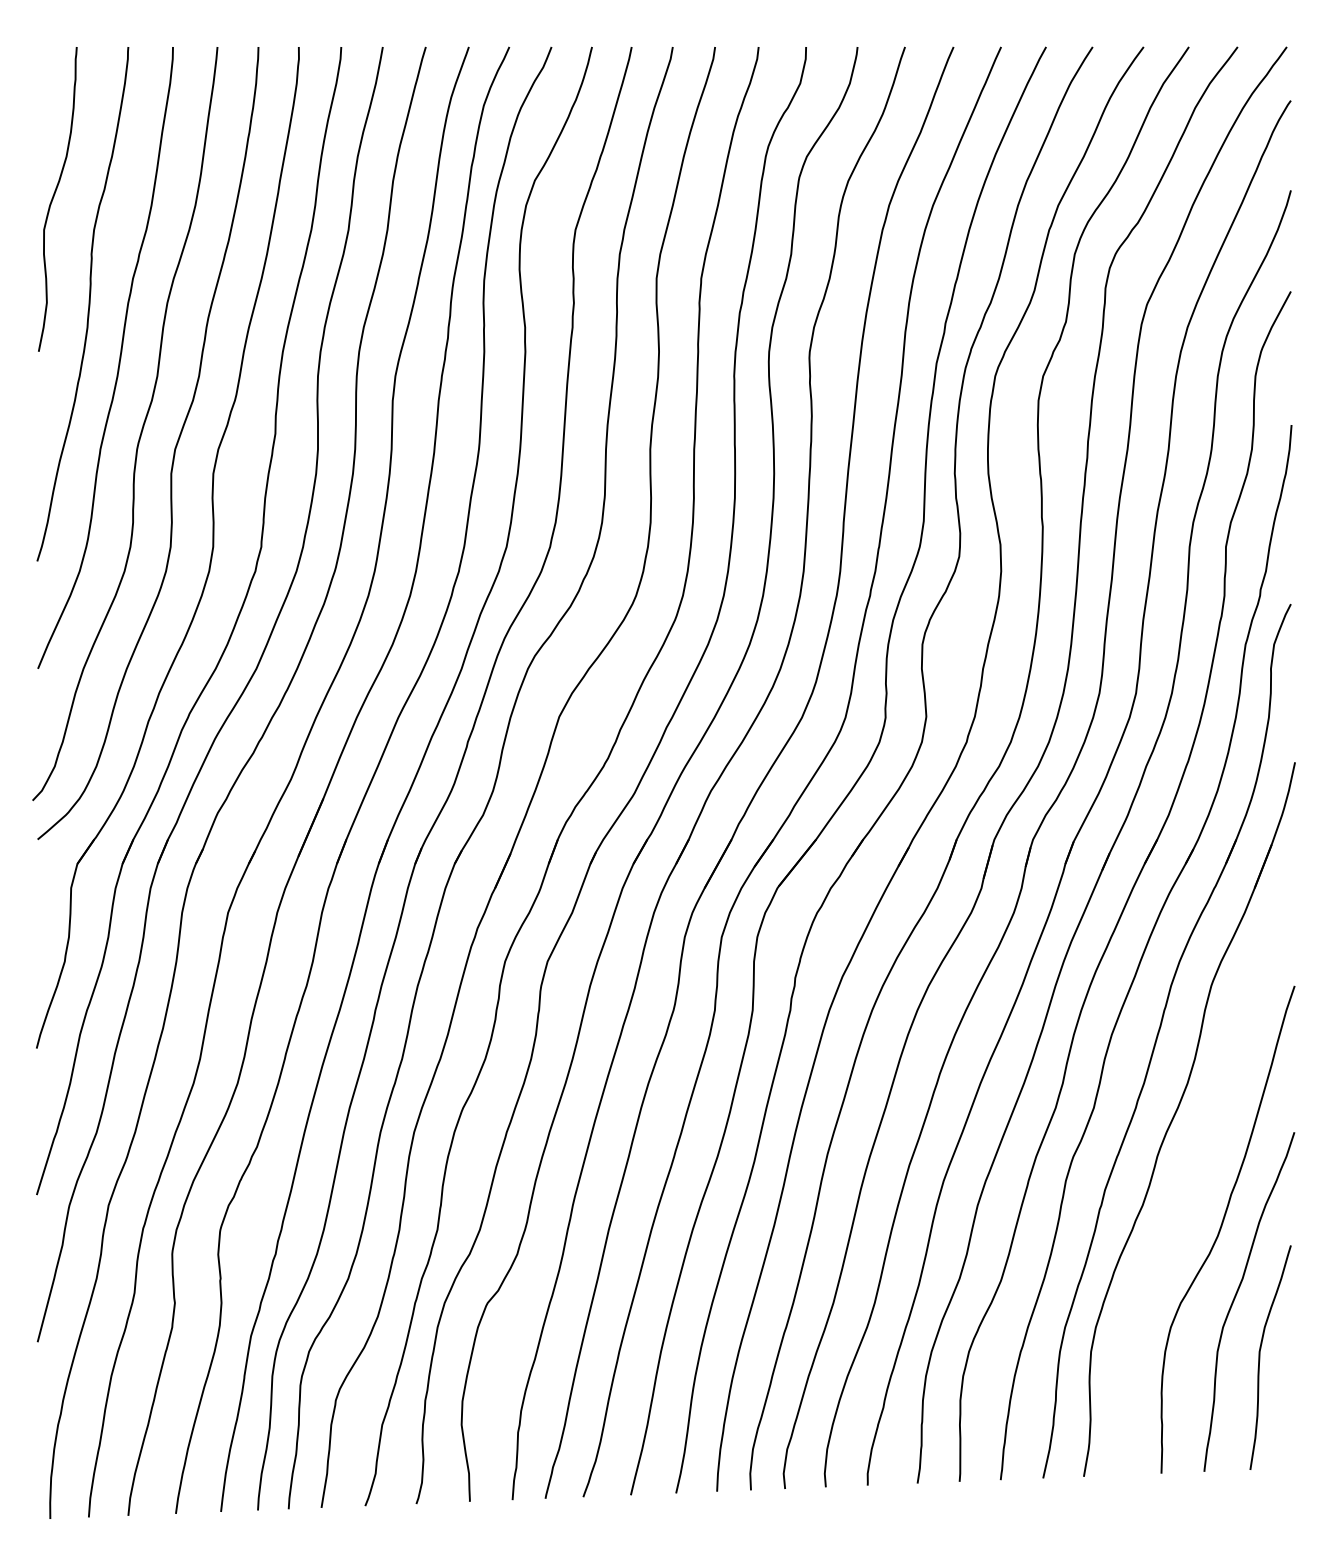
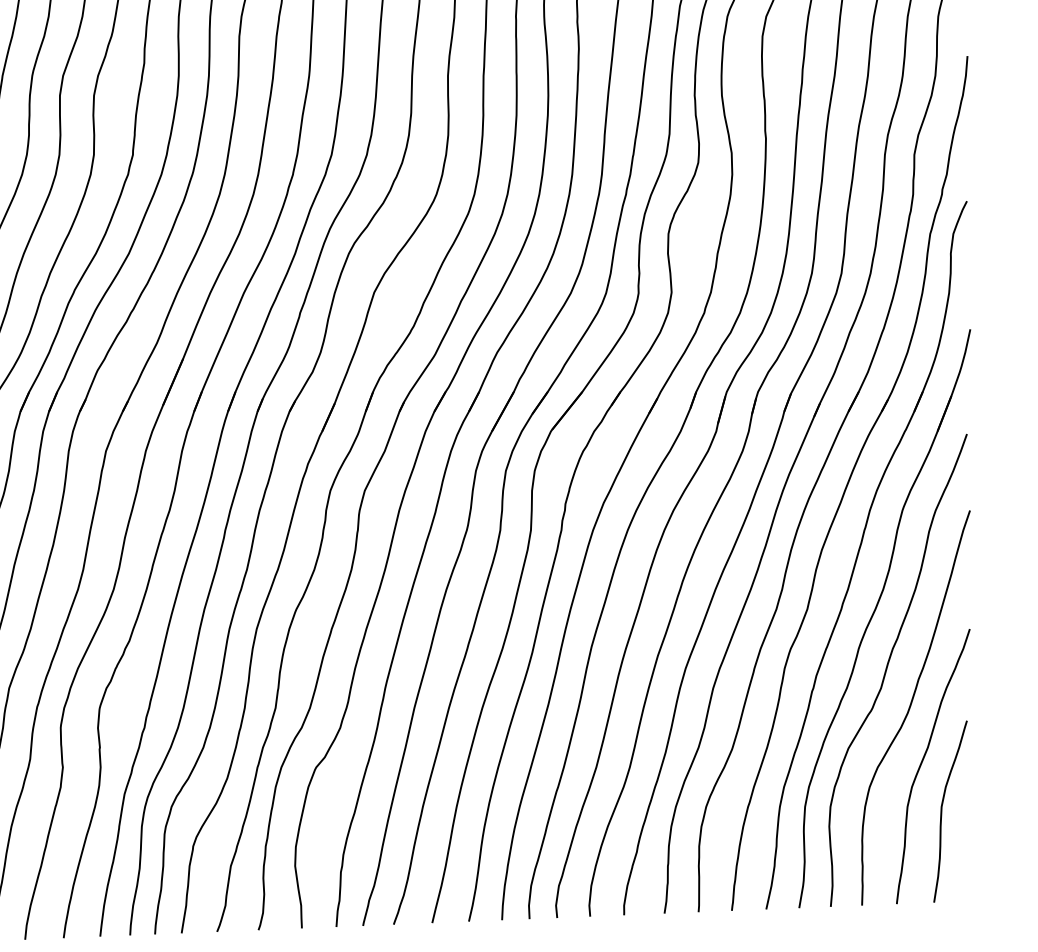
curve: (1193, 1179) -> (888, 667), added

